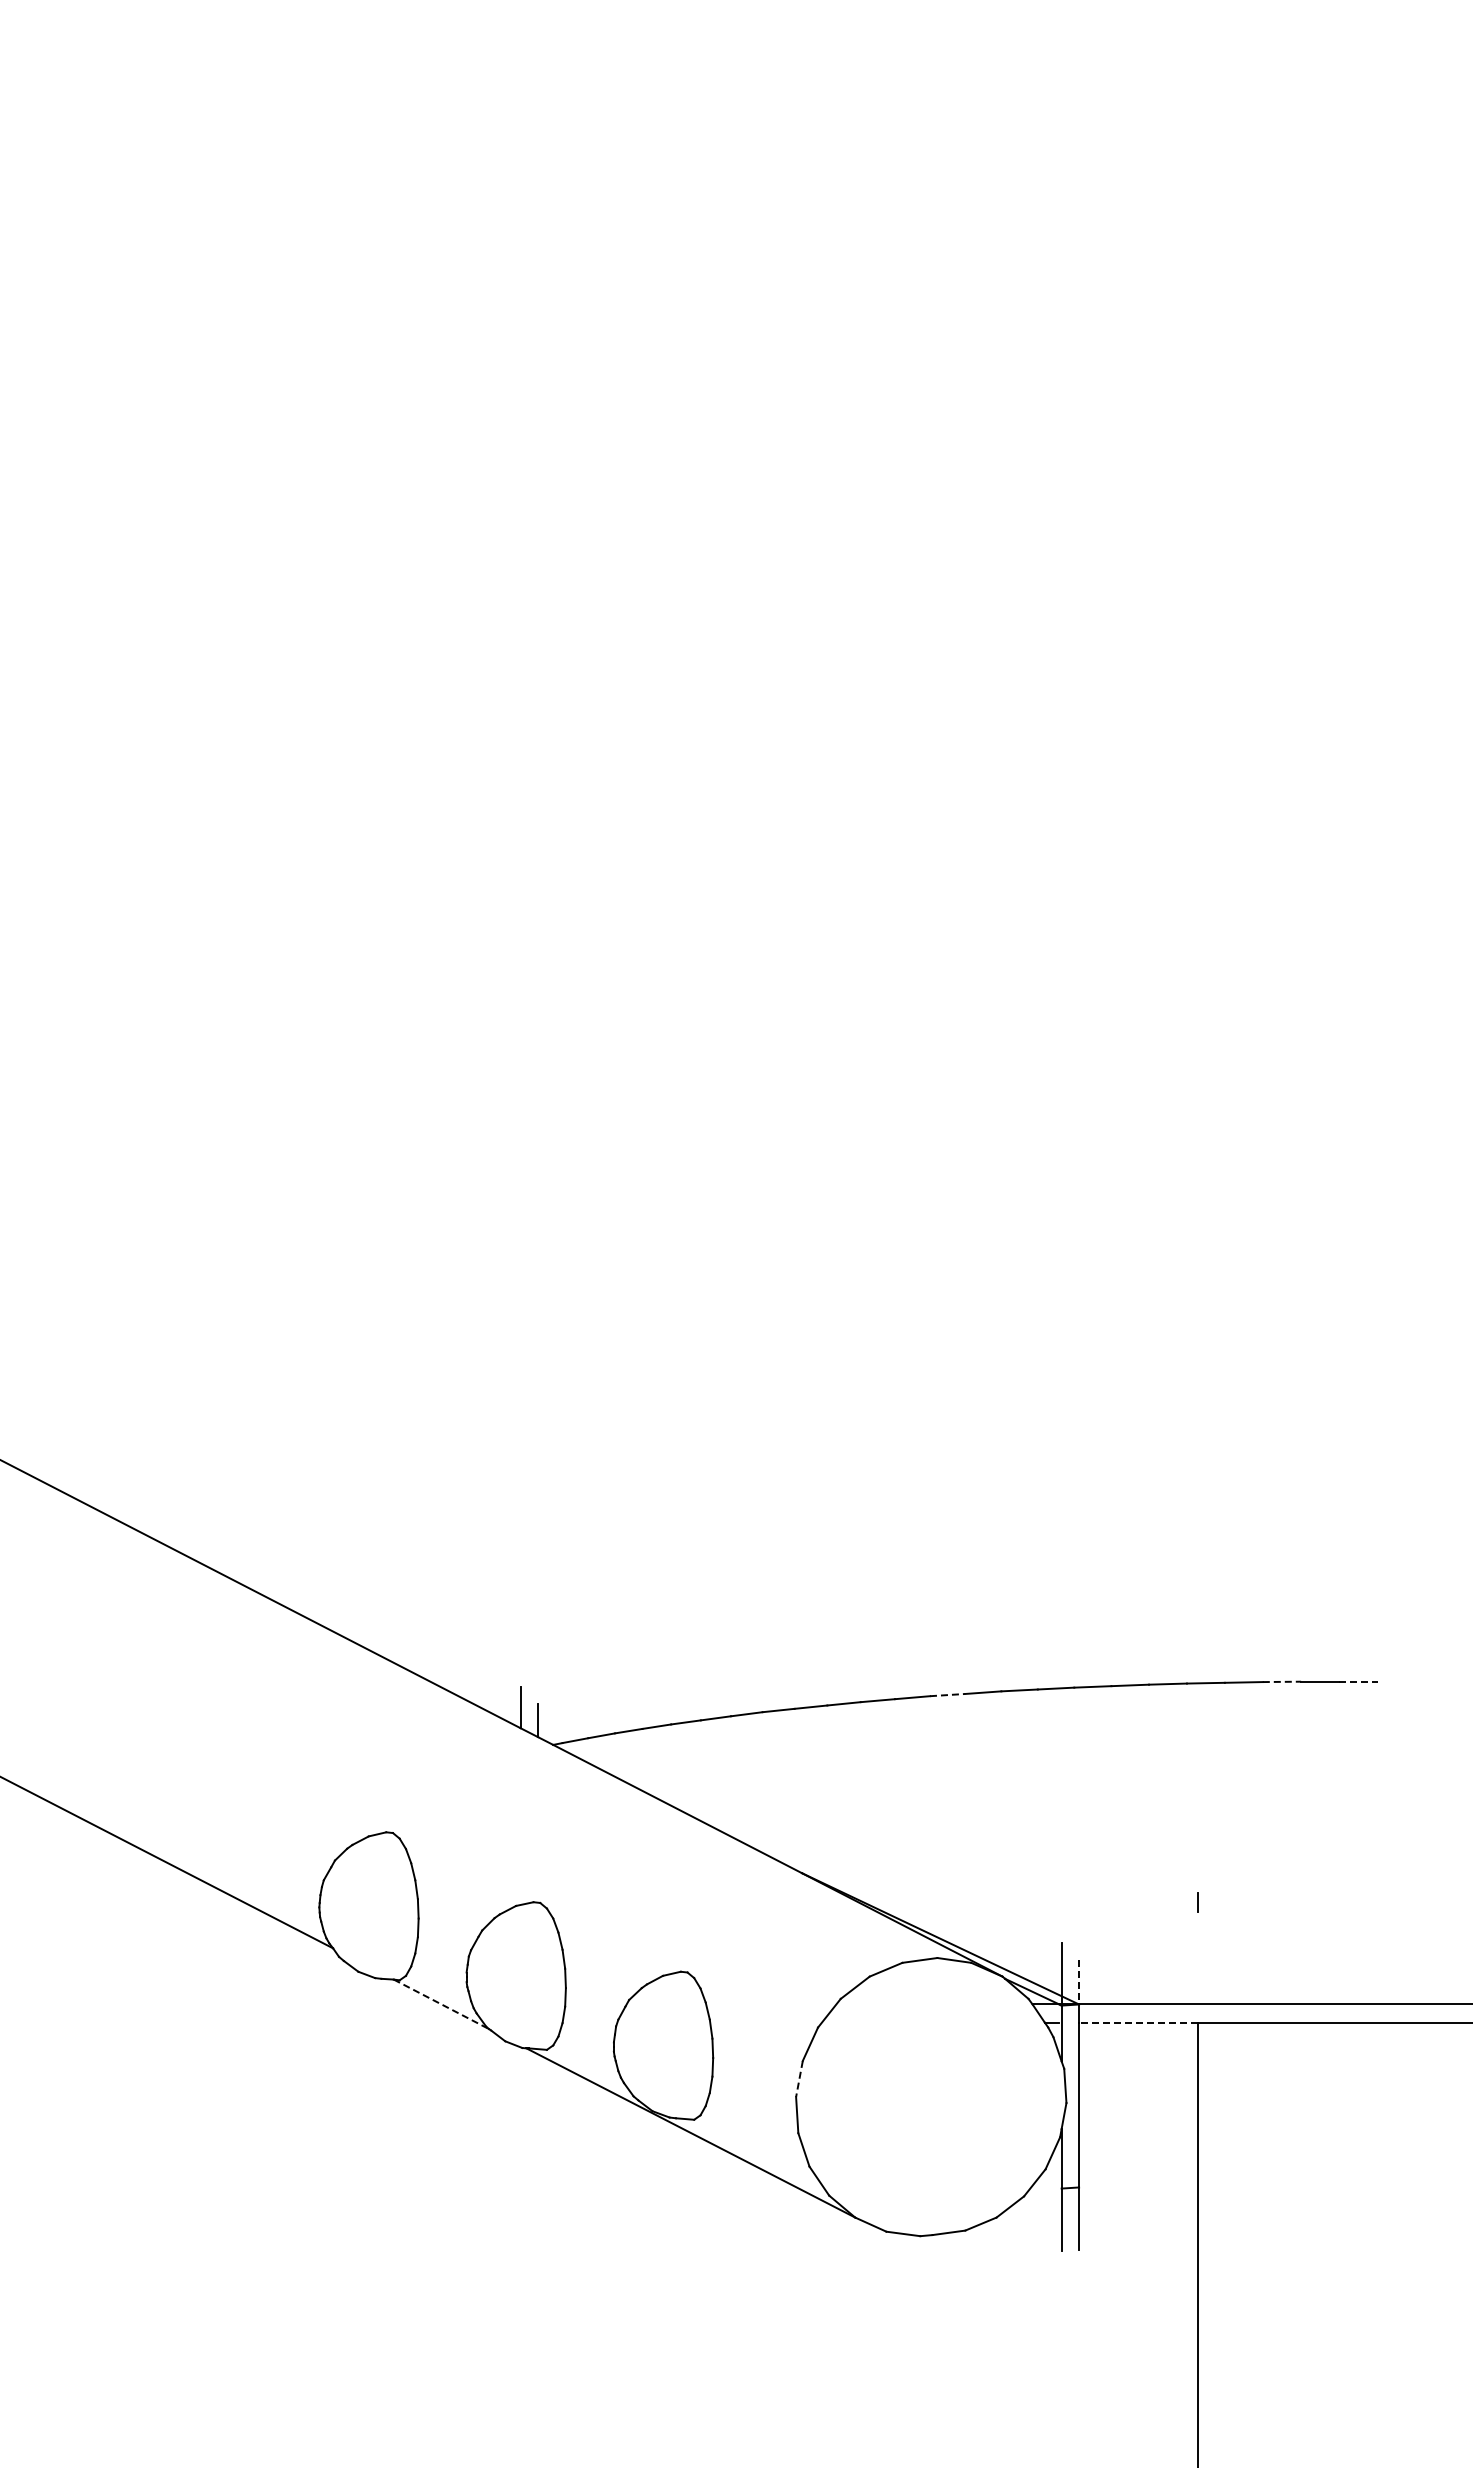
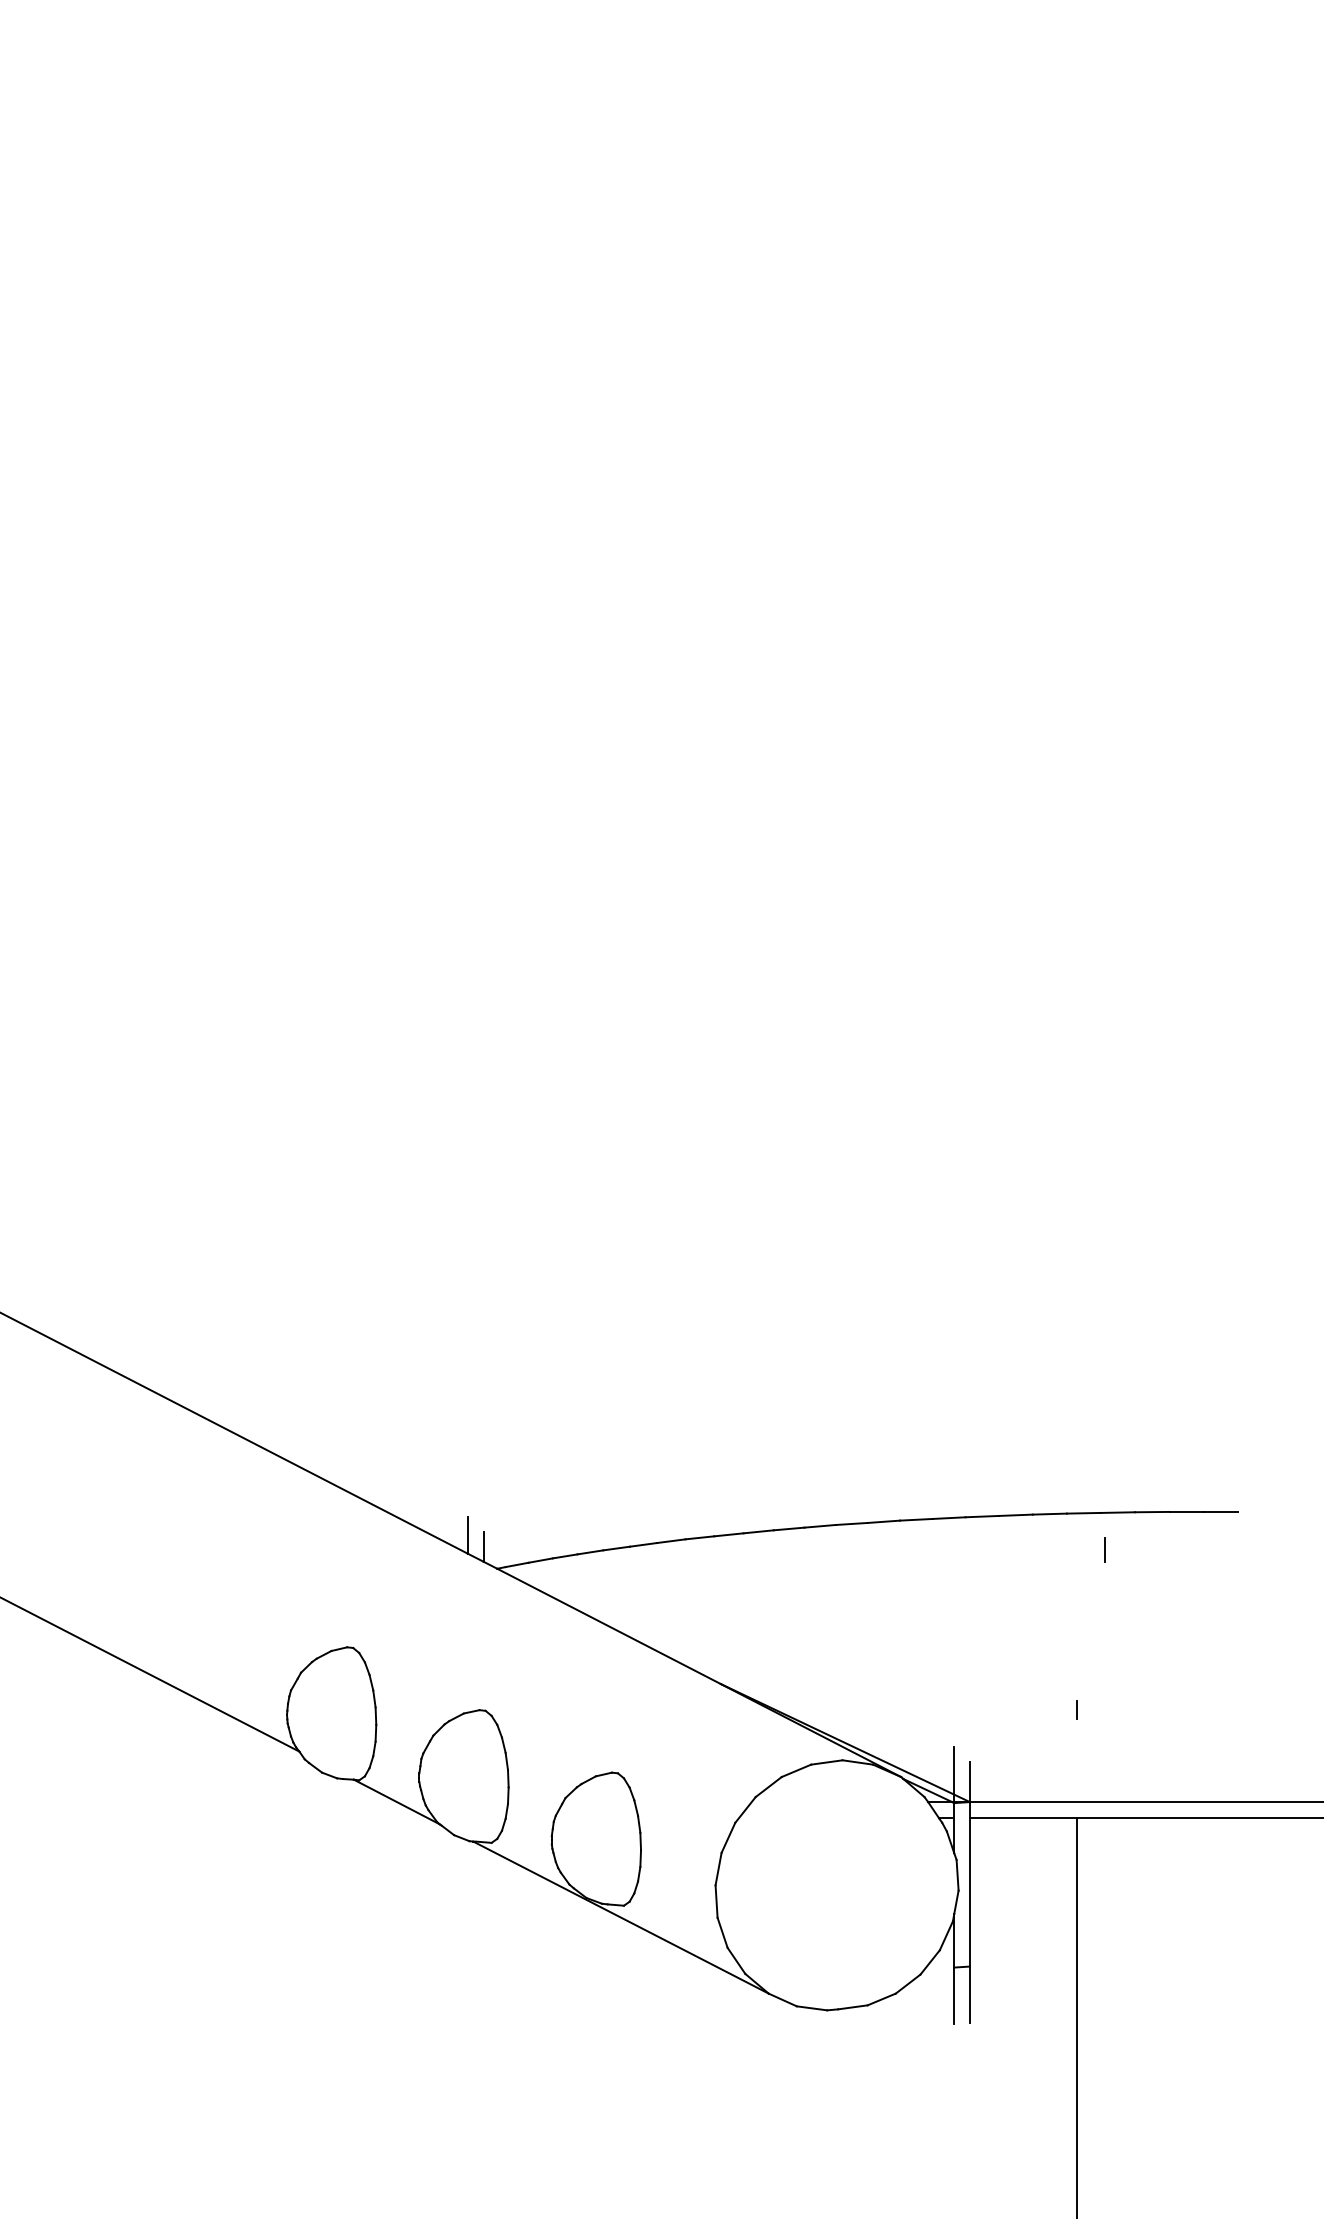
line: (1282, 1681) -> (1152, 1511), dashed -> solid
line: (1359, 1681) -> (1222, 1511), dashed -> solid
line: (947, 1695) -> (851, 1524), dashed -> solid
line: (1229, 1723) -> (1105, 1549), added
line: (1079, 1982) -> (970, 1782), dashed -> solid
line: (441, 2004) -> (396, 1802), dashed -> solid
line: (1138, 2022) -> (1023, 1818), dashed -> solid
line: (799, 2079) -> (718, 1869), dashed -> solid

